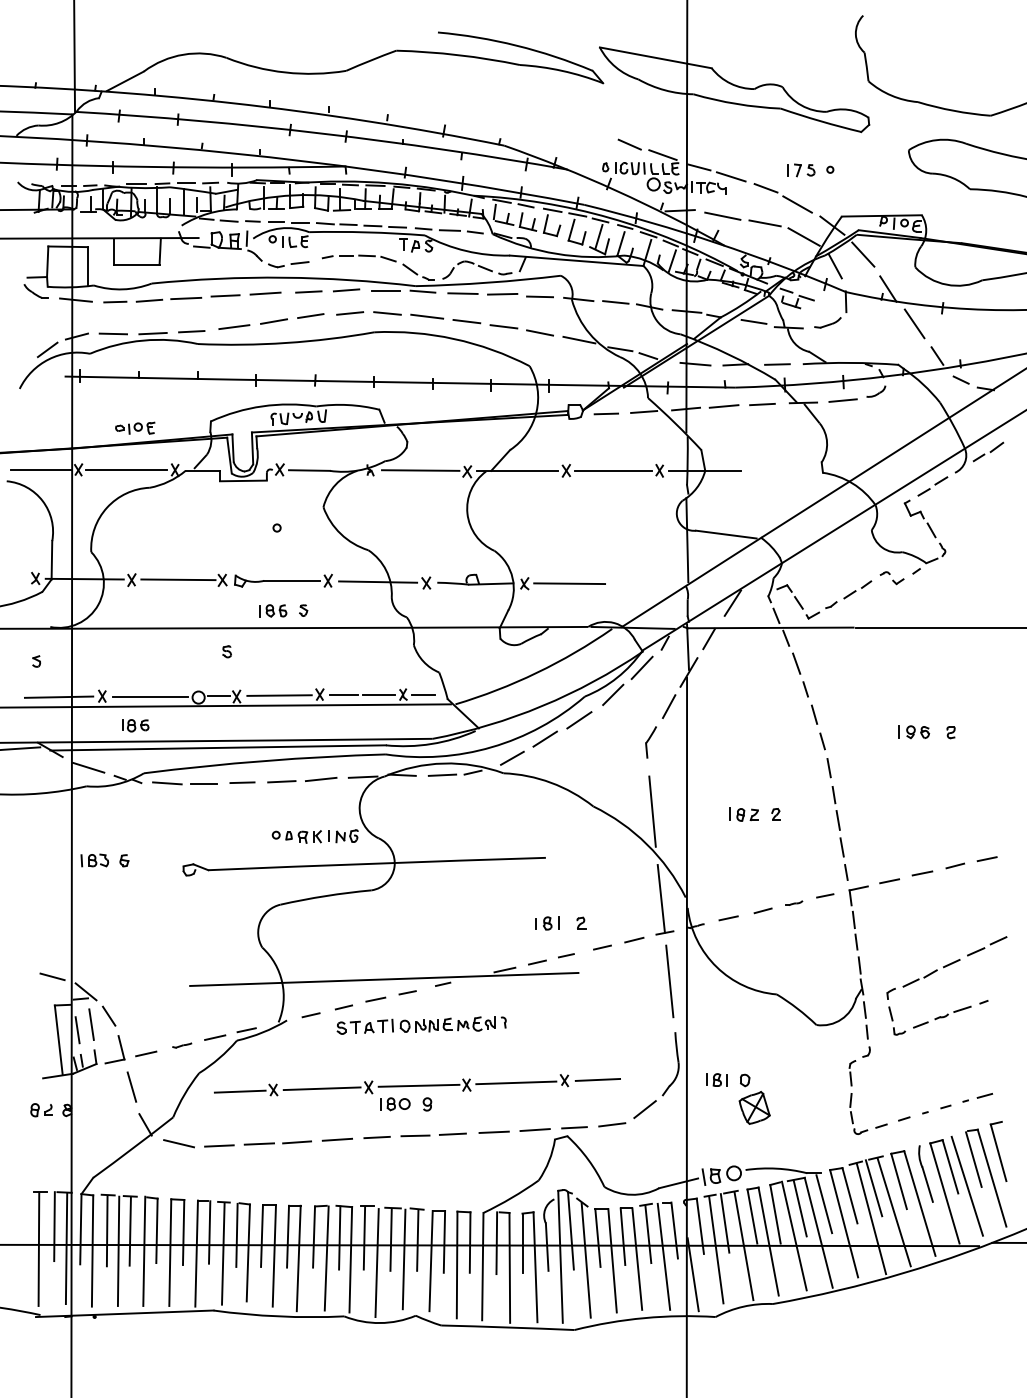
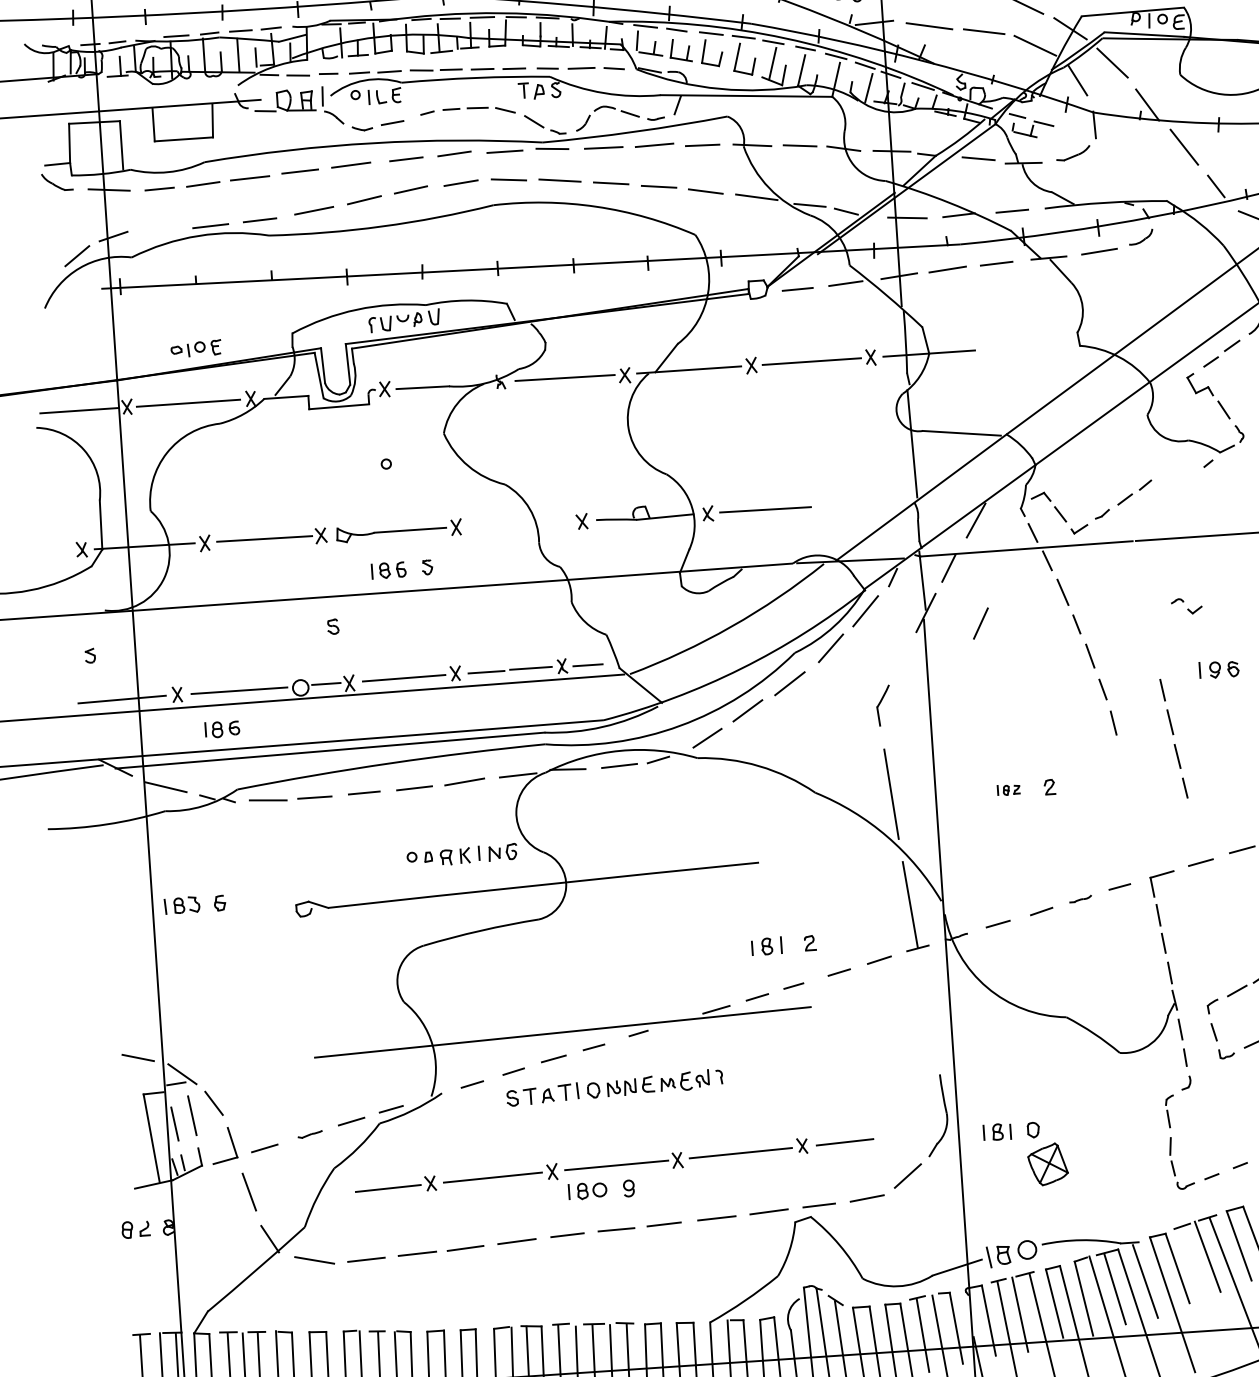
line: (113, 333) -> (160, 229), removed
part: (891, 578) -> (1185, 606), moved
line: (378, 581) -> (520, 523), removed
line: (669, 706) -> (981, 623), moved
part: (743, 814) -> (1008, 789), size x0.6
part: (839, 833) -> (1173, 738), moved
line: (669, 981) -> (928, 1010), removed
line: (871, 1218) -> (1207, 1295), removed

